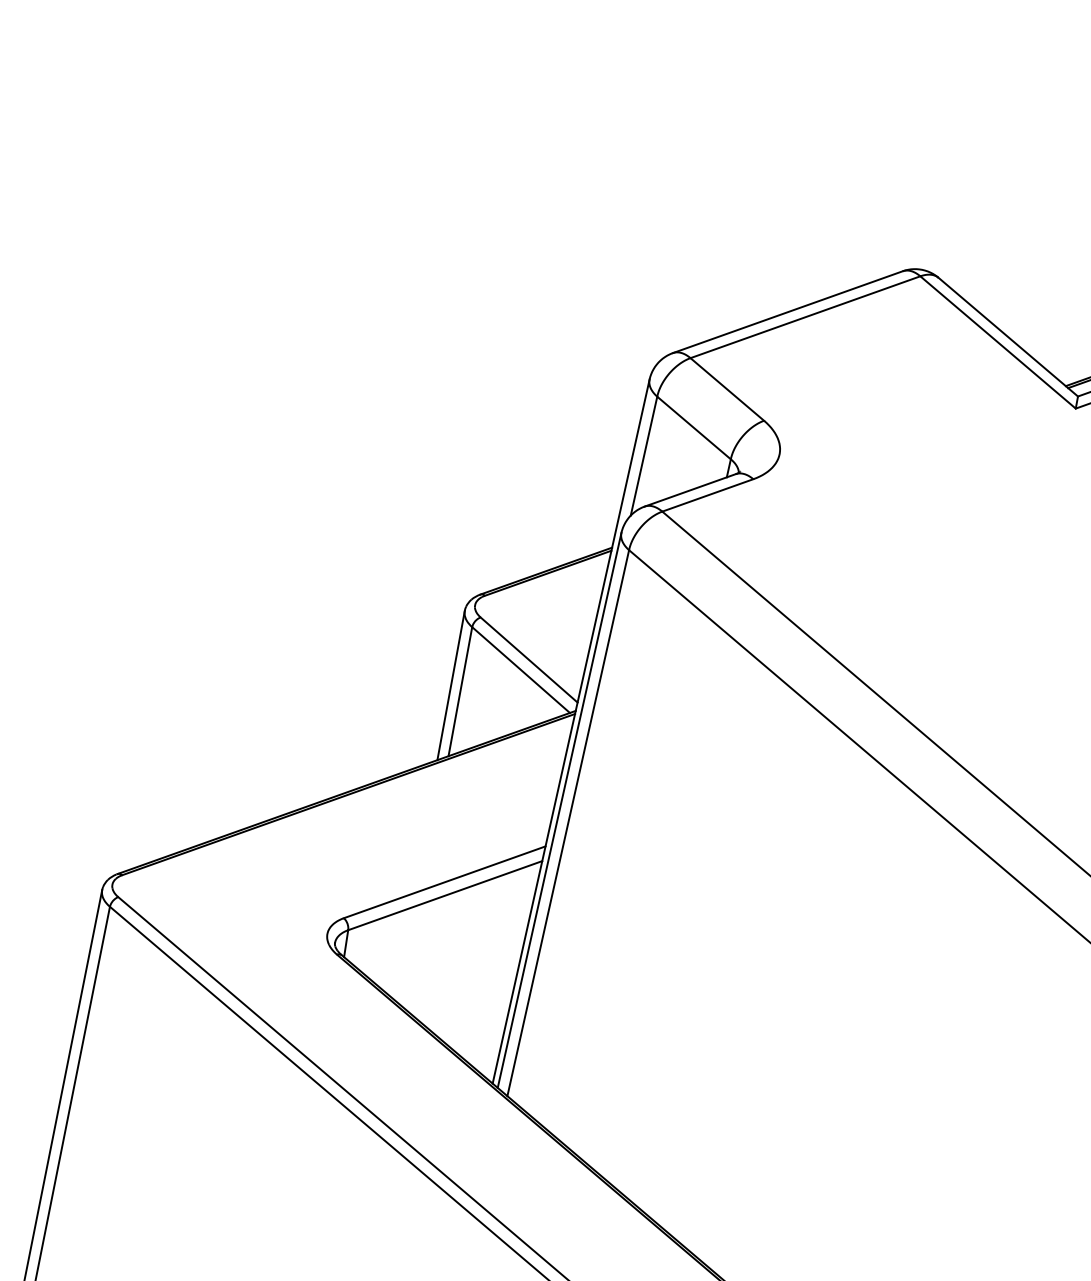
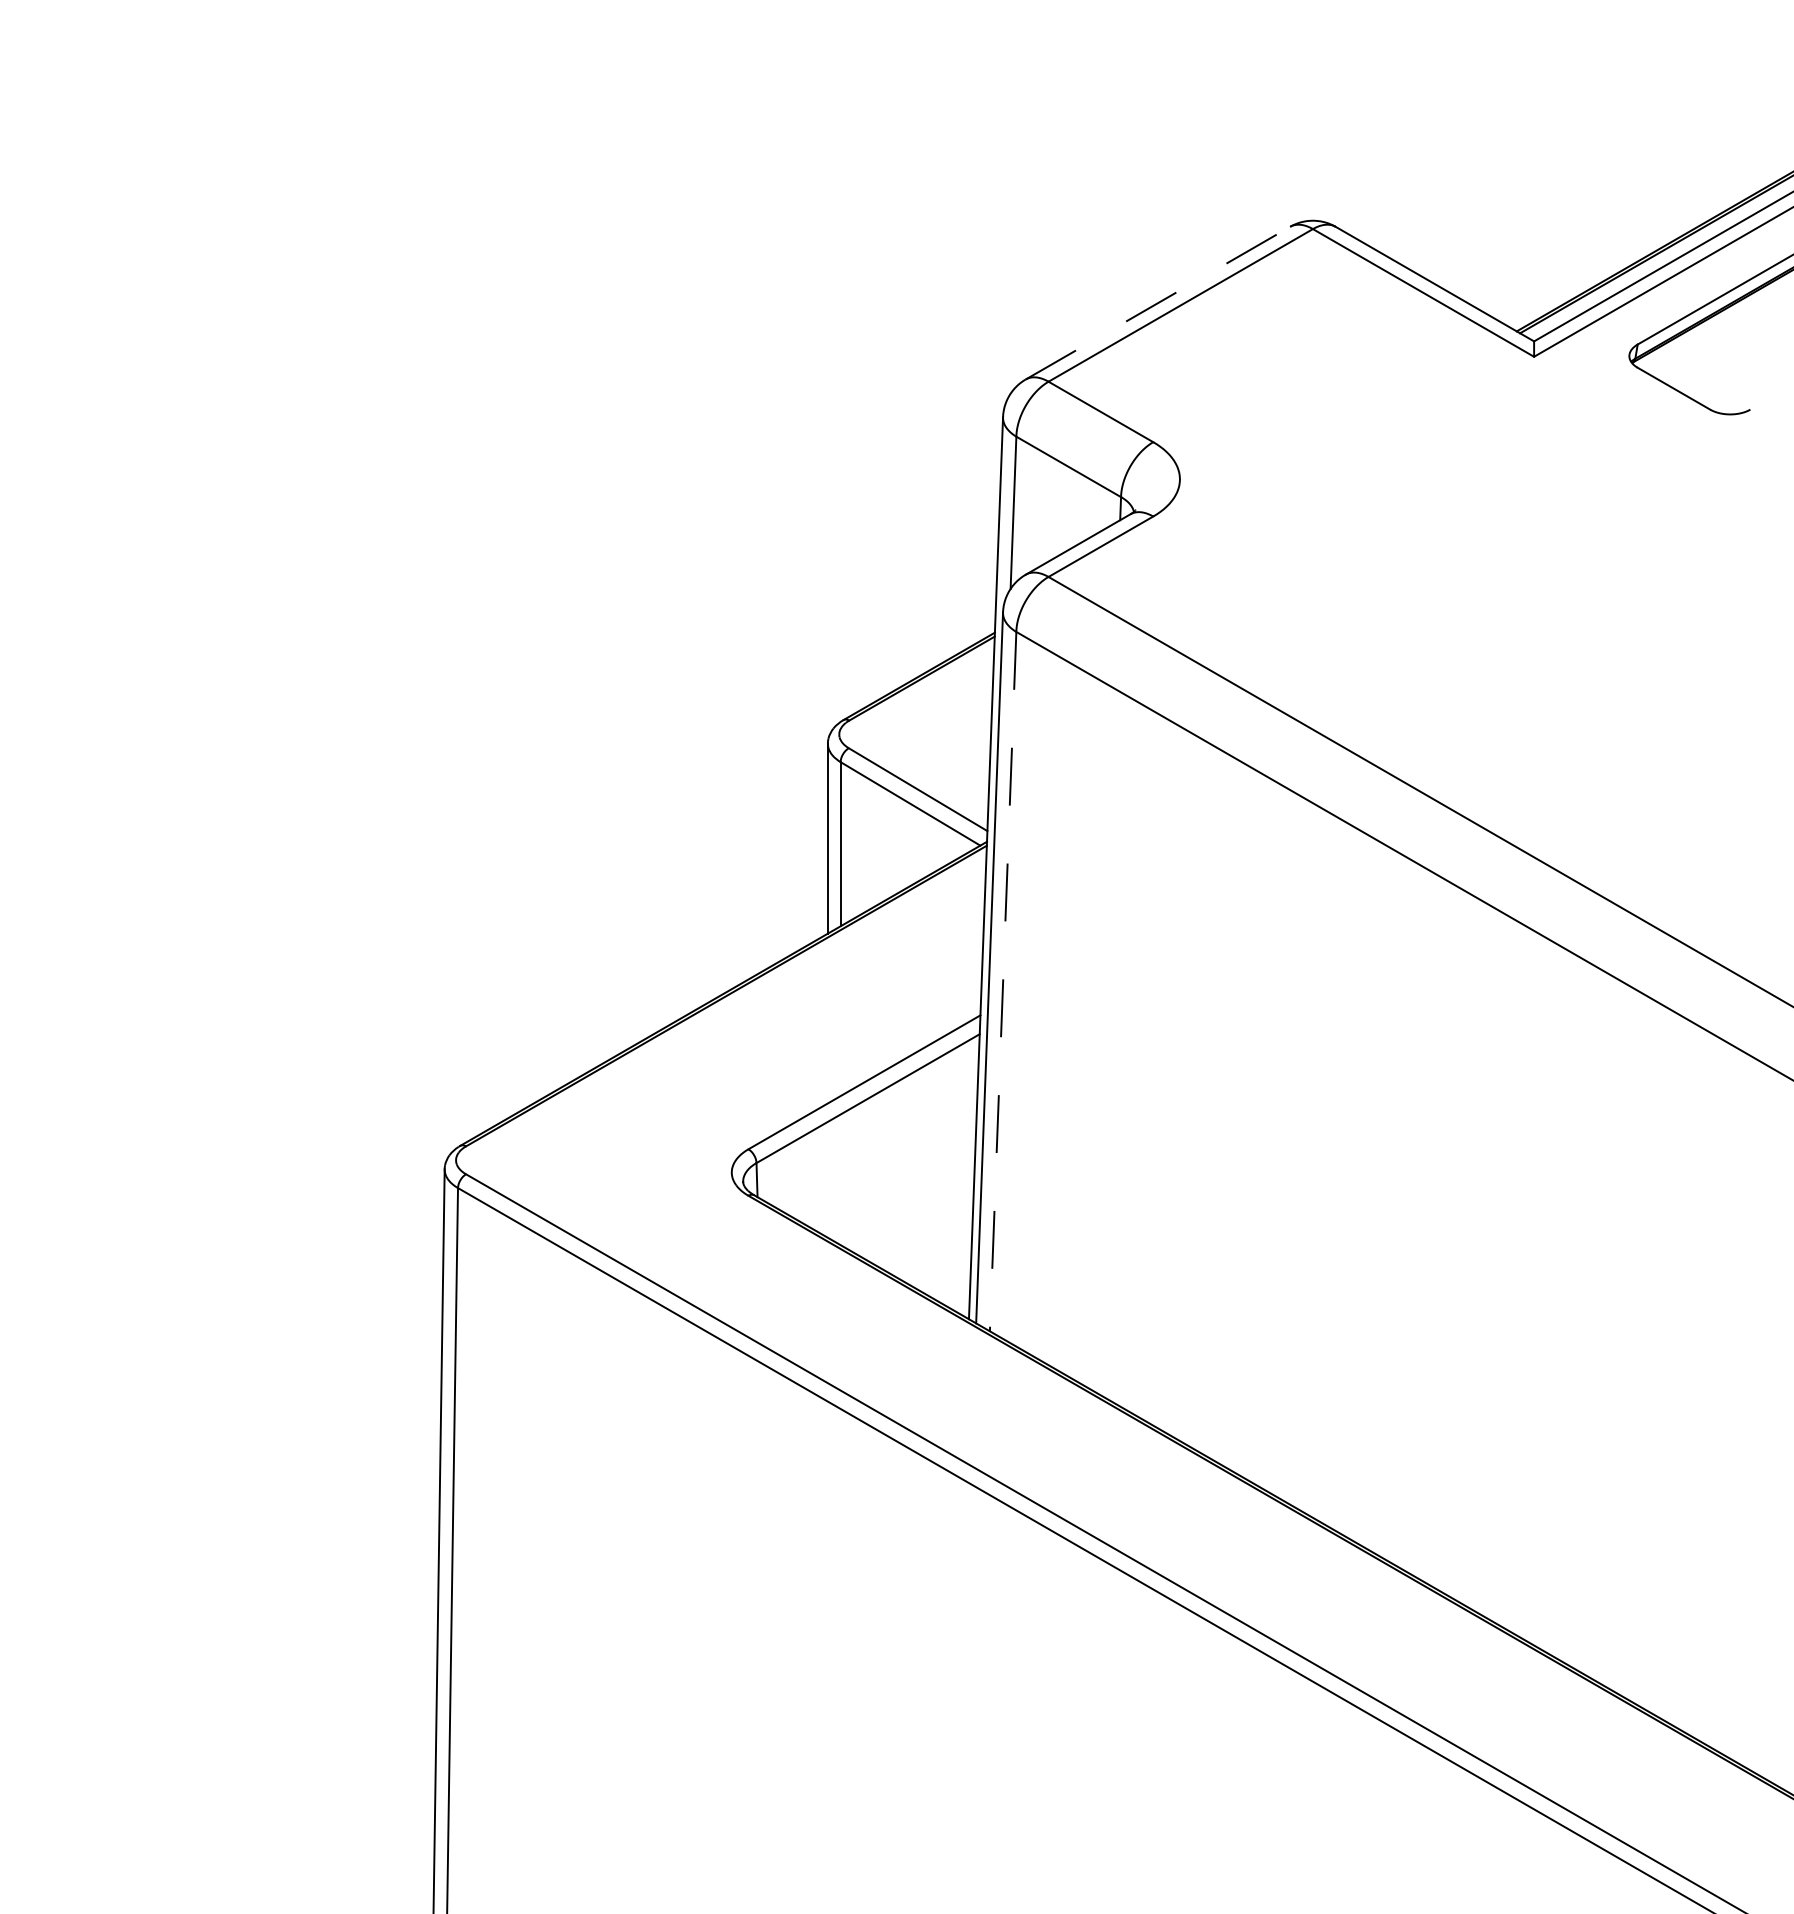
line: (787, 312) -> (1157, 303), solid -> dashed
line: (568, 823) -> (1003, 981), solid -> dashed

